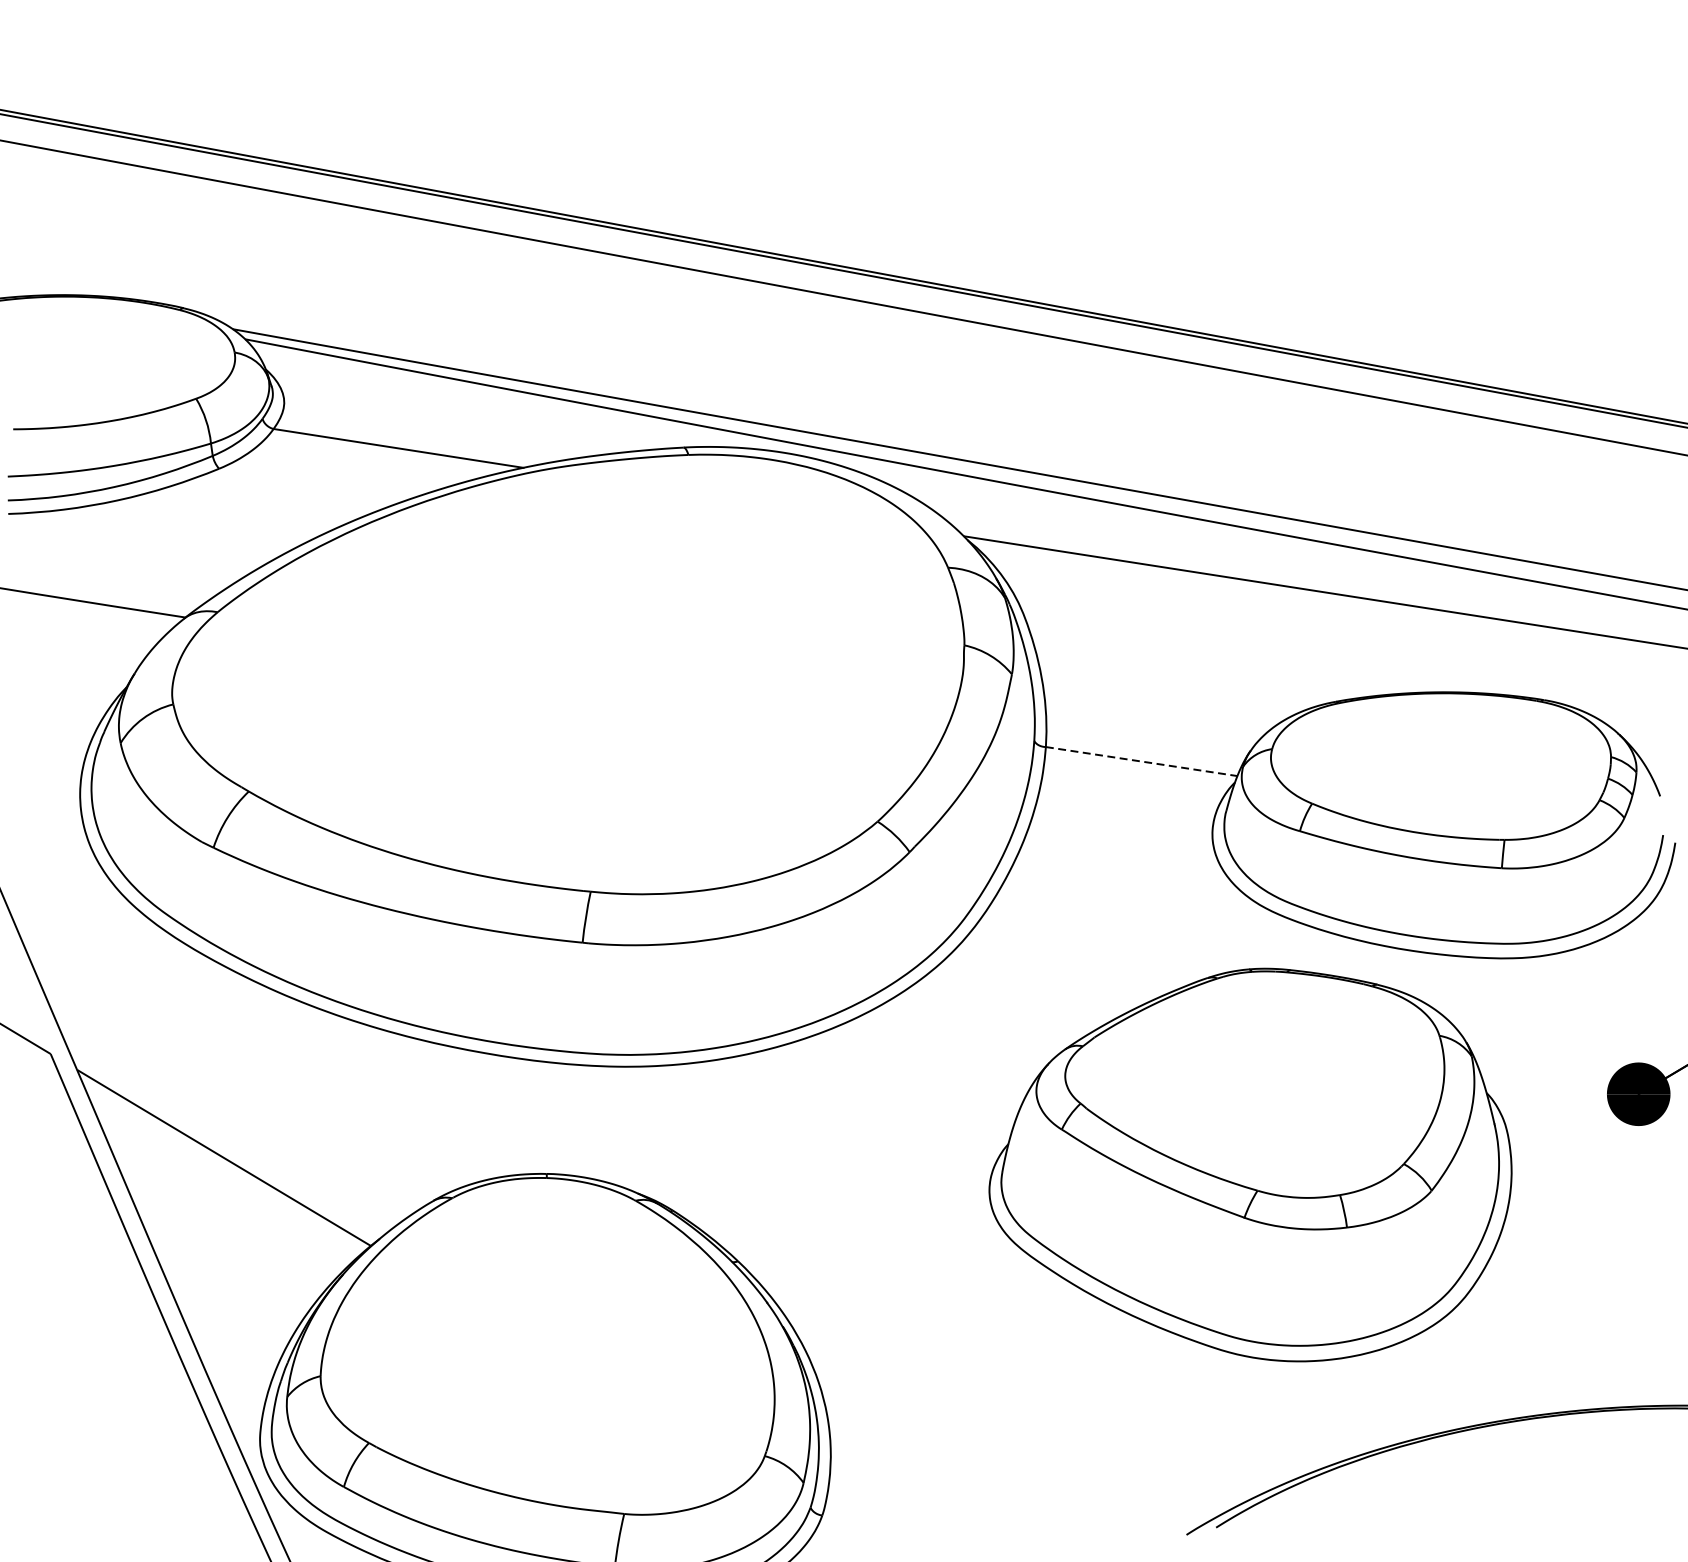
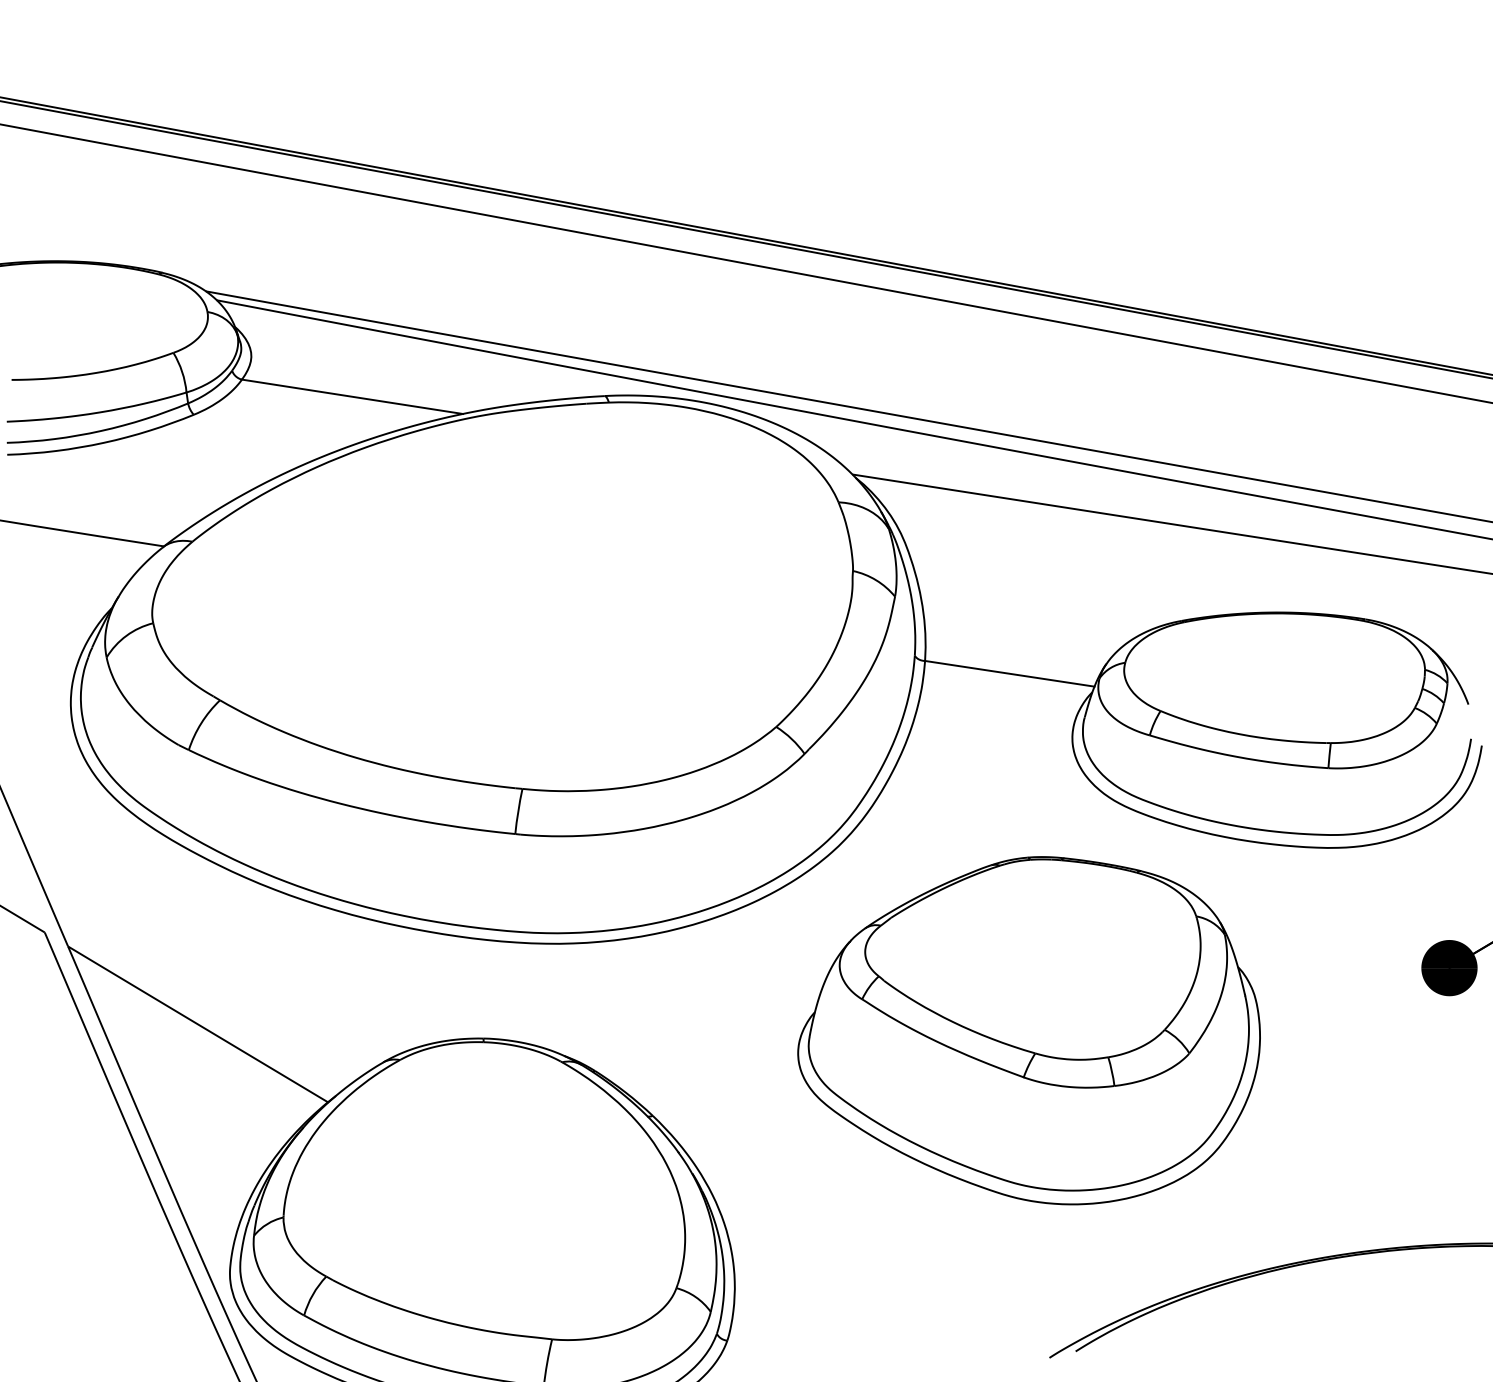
line: (1141, 761) -> (1009, 673), dashed -> solid
part: (1249, 1164) -> (1028, 1030), moved

